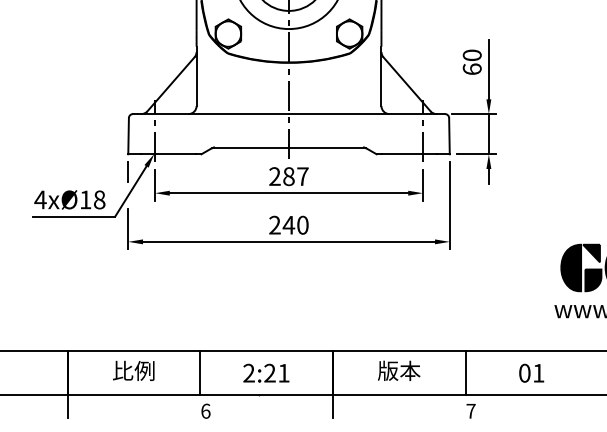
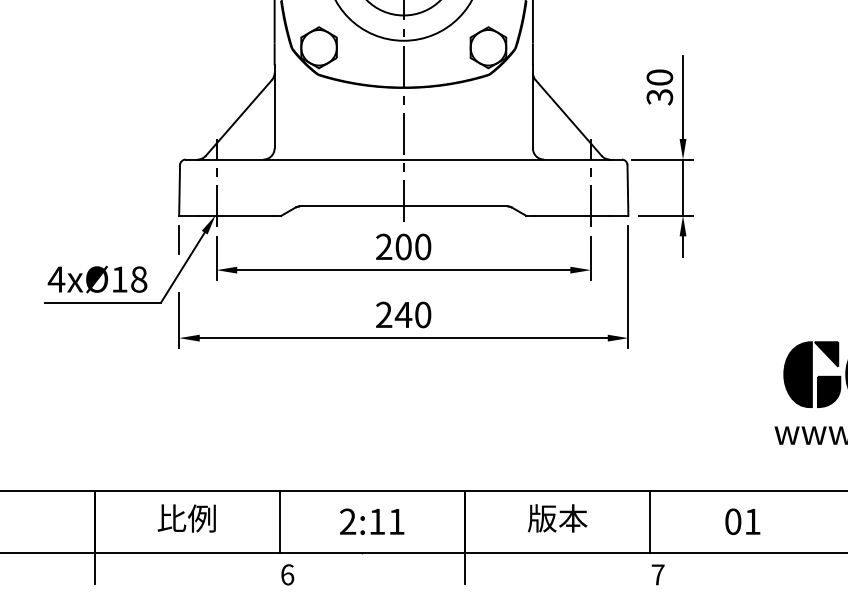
text: (471, 69) -> (658, 97), 60 -> 30
text: (295, 176) -> (412, 246), 287 -> 200
text: (269, 372) -> (376, 520), 2:21 -> 2:11

